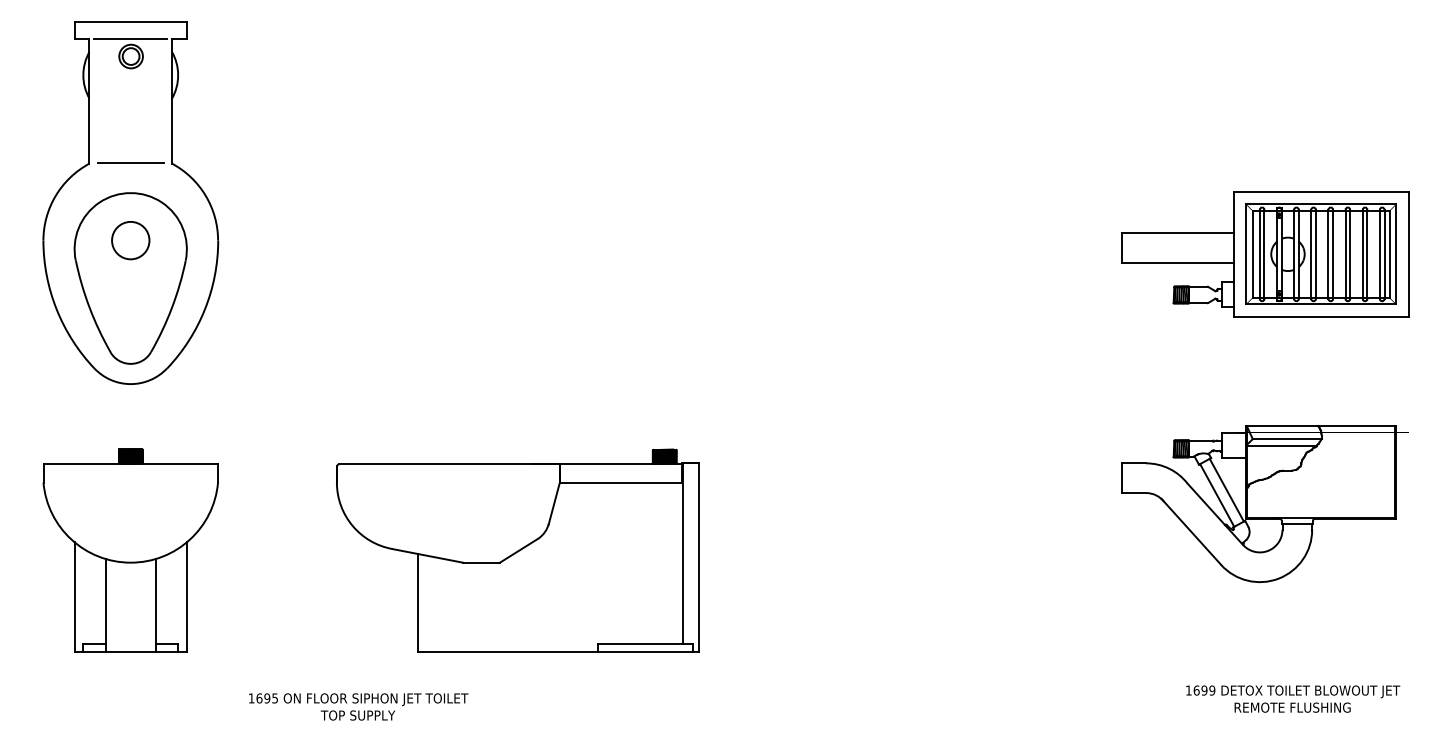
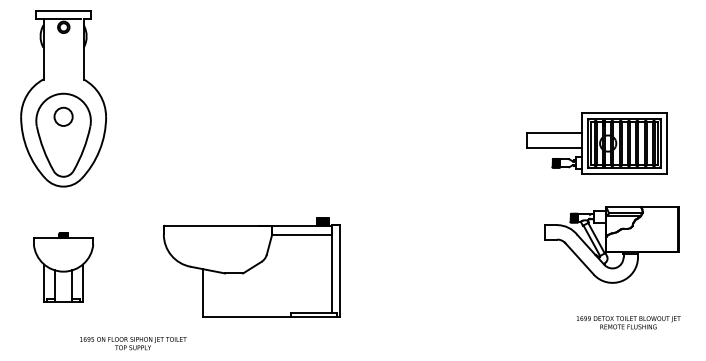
line: (130, 161) -> (63, 78), removed
part: (1263, 254) -> (596, 143), moved
part: (130, 550) -> (63, 267), size x0.7
text: (1292, 698) -> (628, 322), moved
text: (358, 706) -> (133, 343), moved

